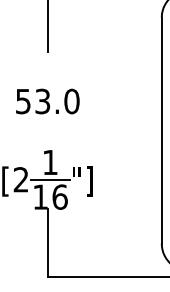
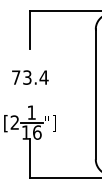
text: (48, 101) -> (30, 77), 53.0 -> 73.4

